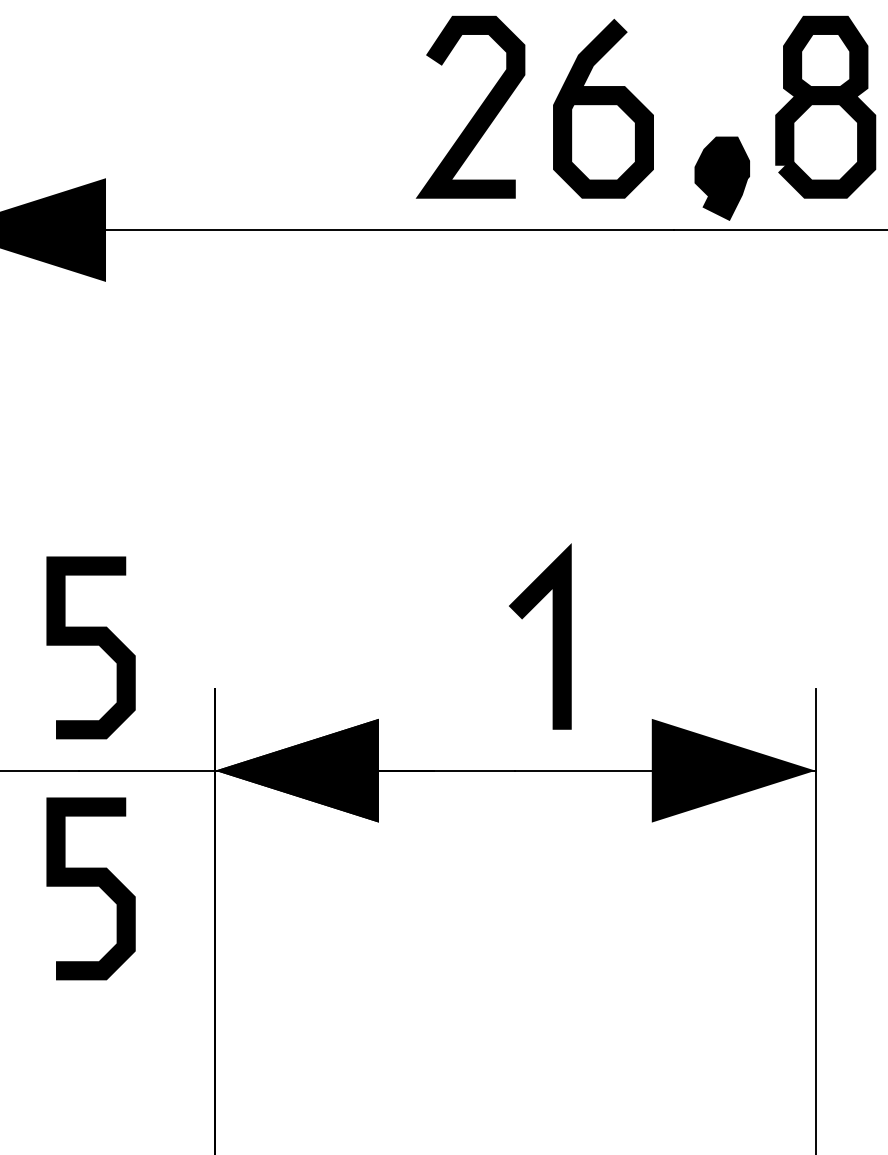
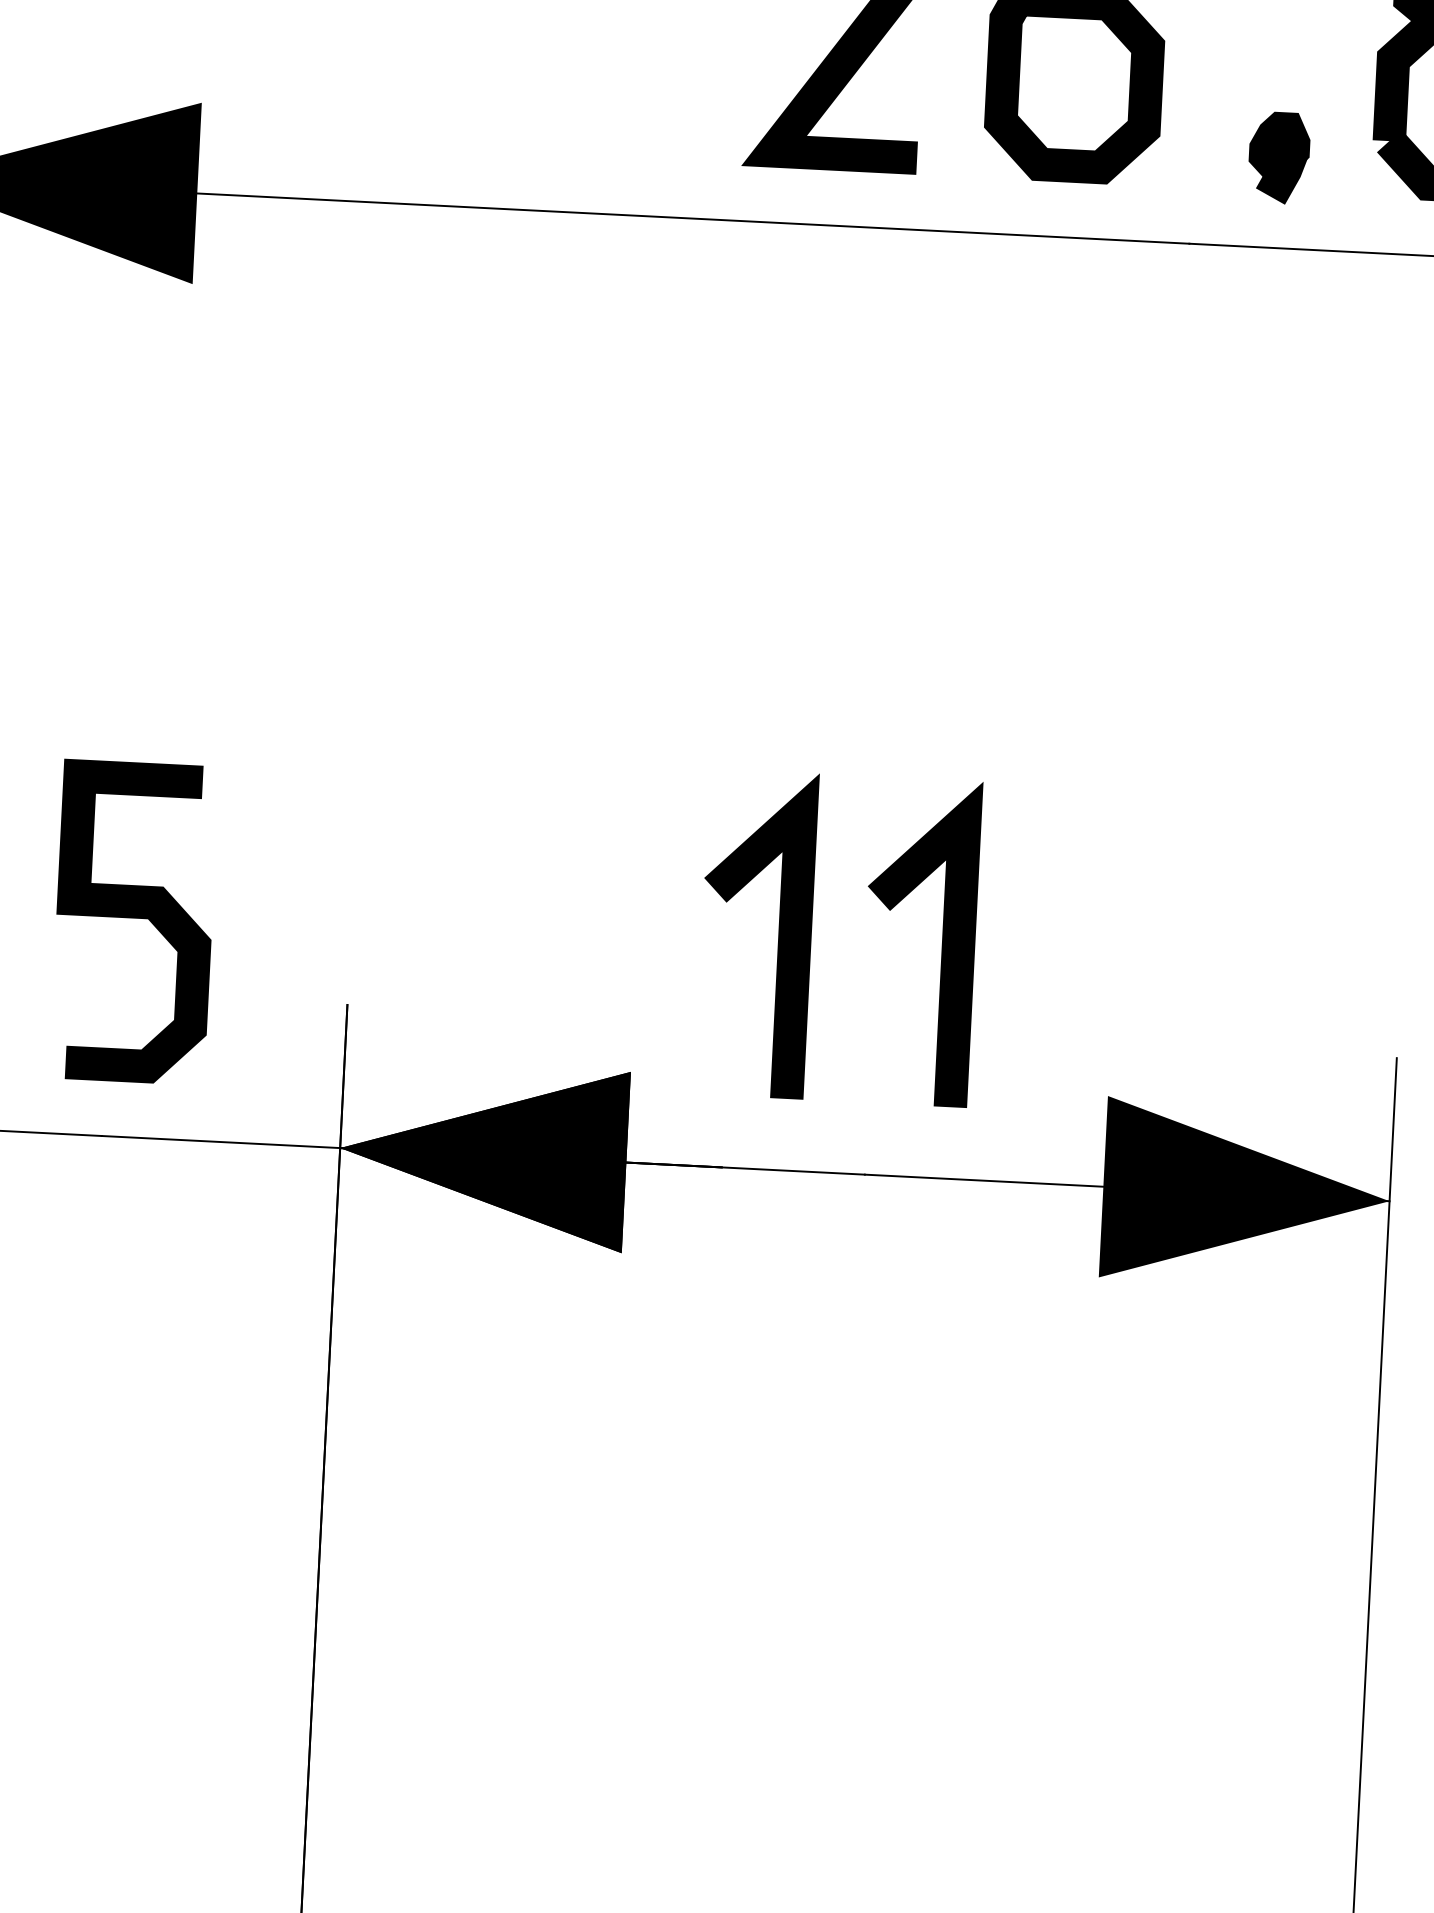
part: (722, 178) -> (1279, 157), size x0.62
line: (459, 636) -> (779, 935), added
curve: (90, 886) -> (112, 1339), removed

